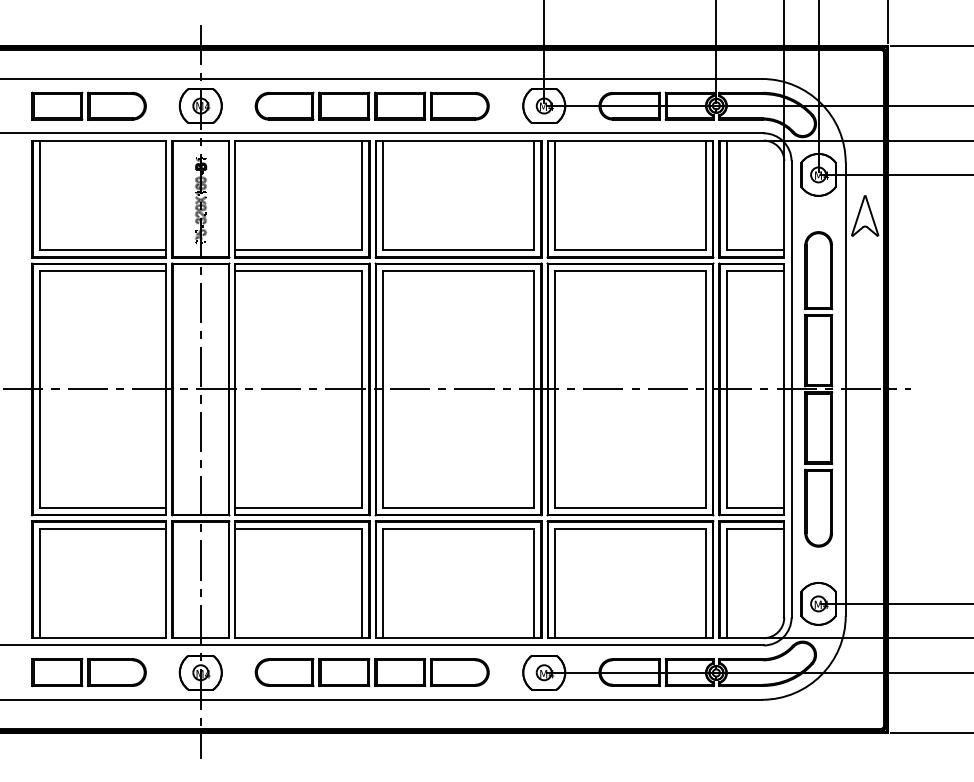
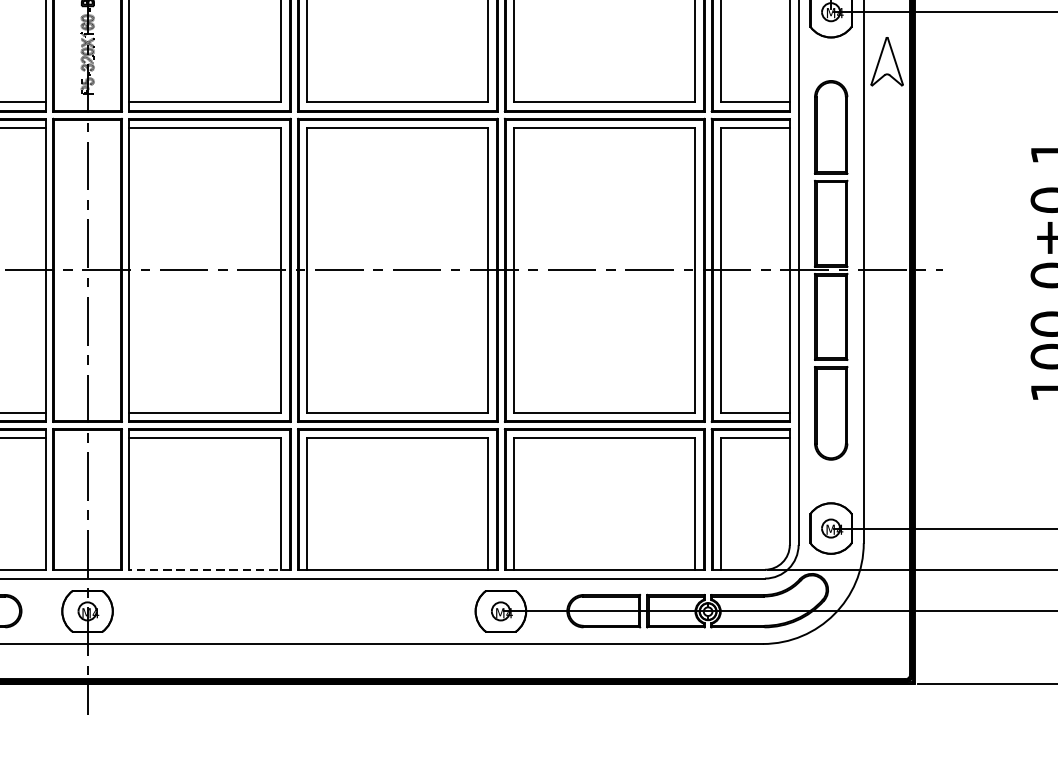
line: (301, 638) -> (208, 570), solid -> dashed
part: (371, 672) -> (292, 611), removed

